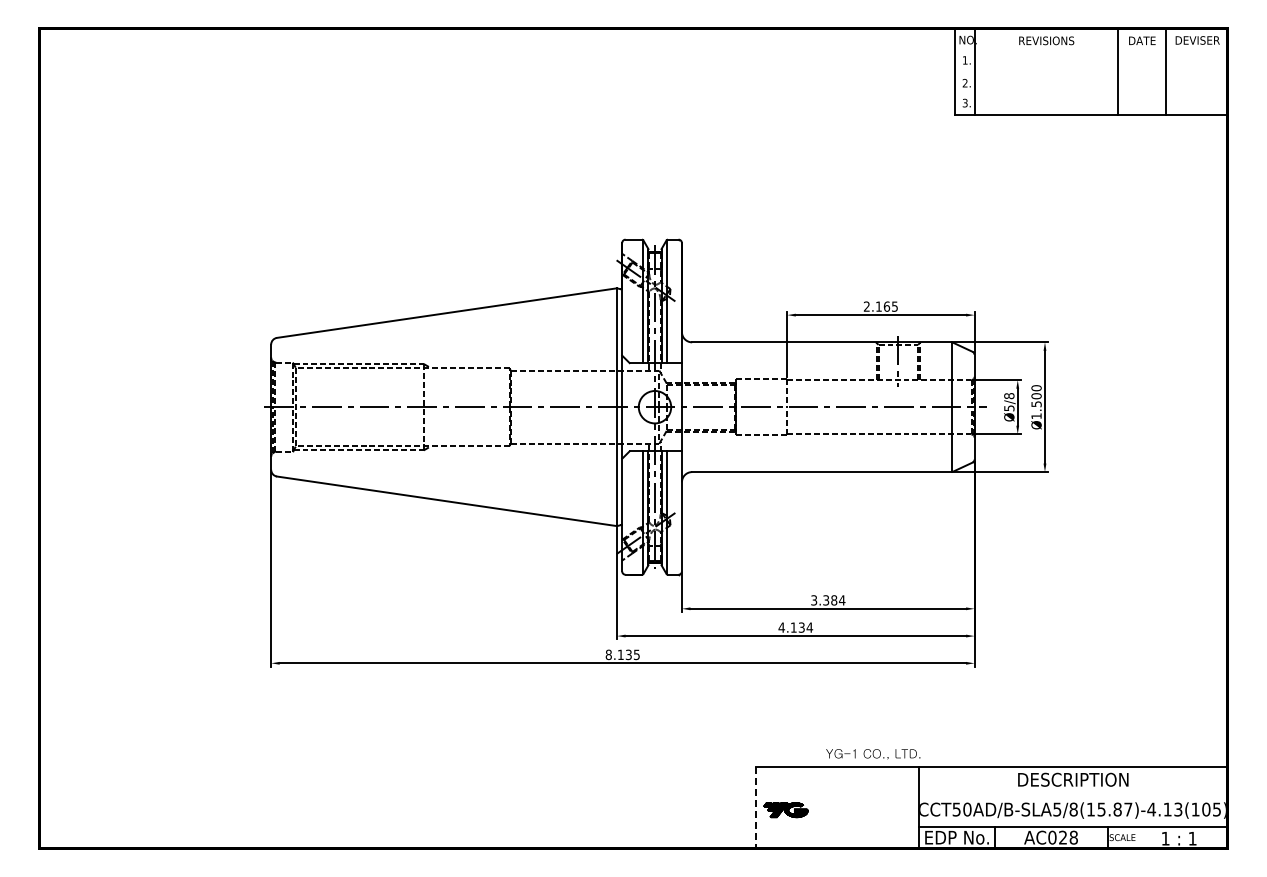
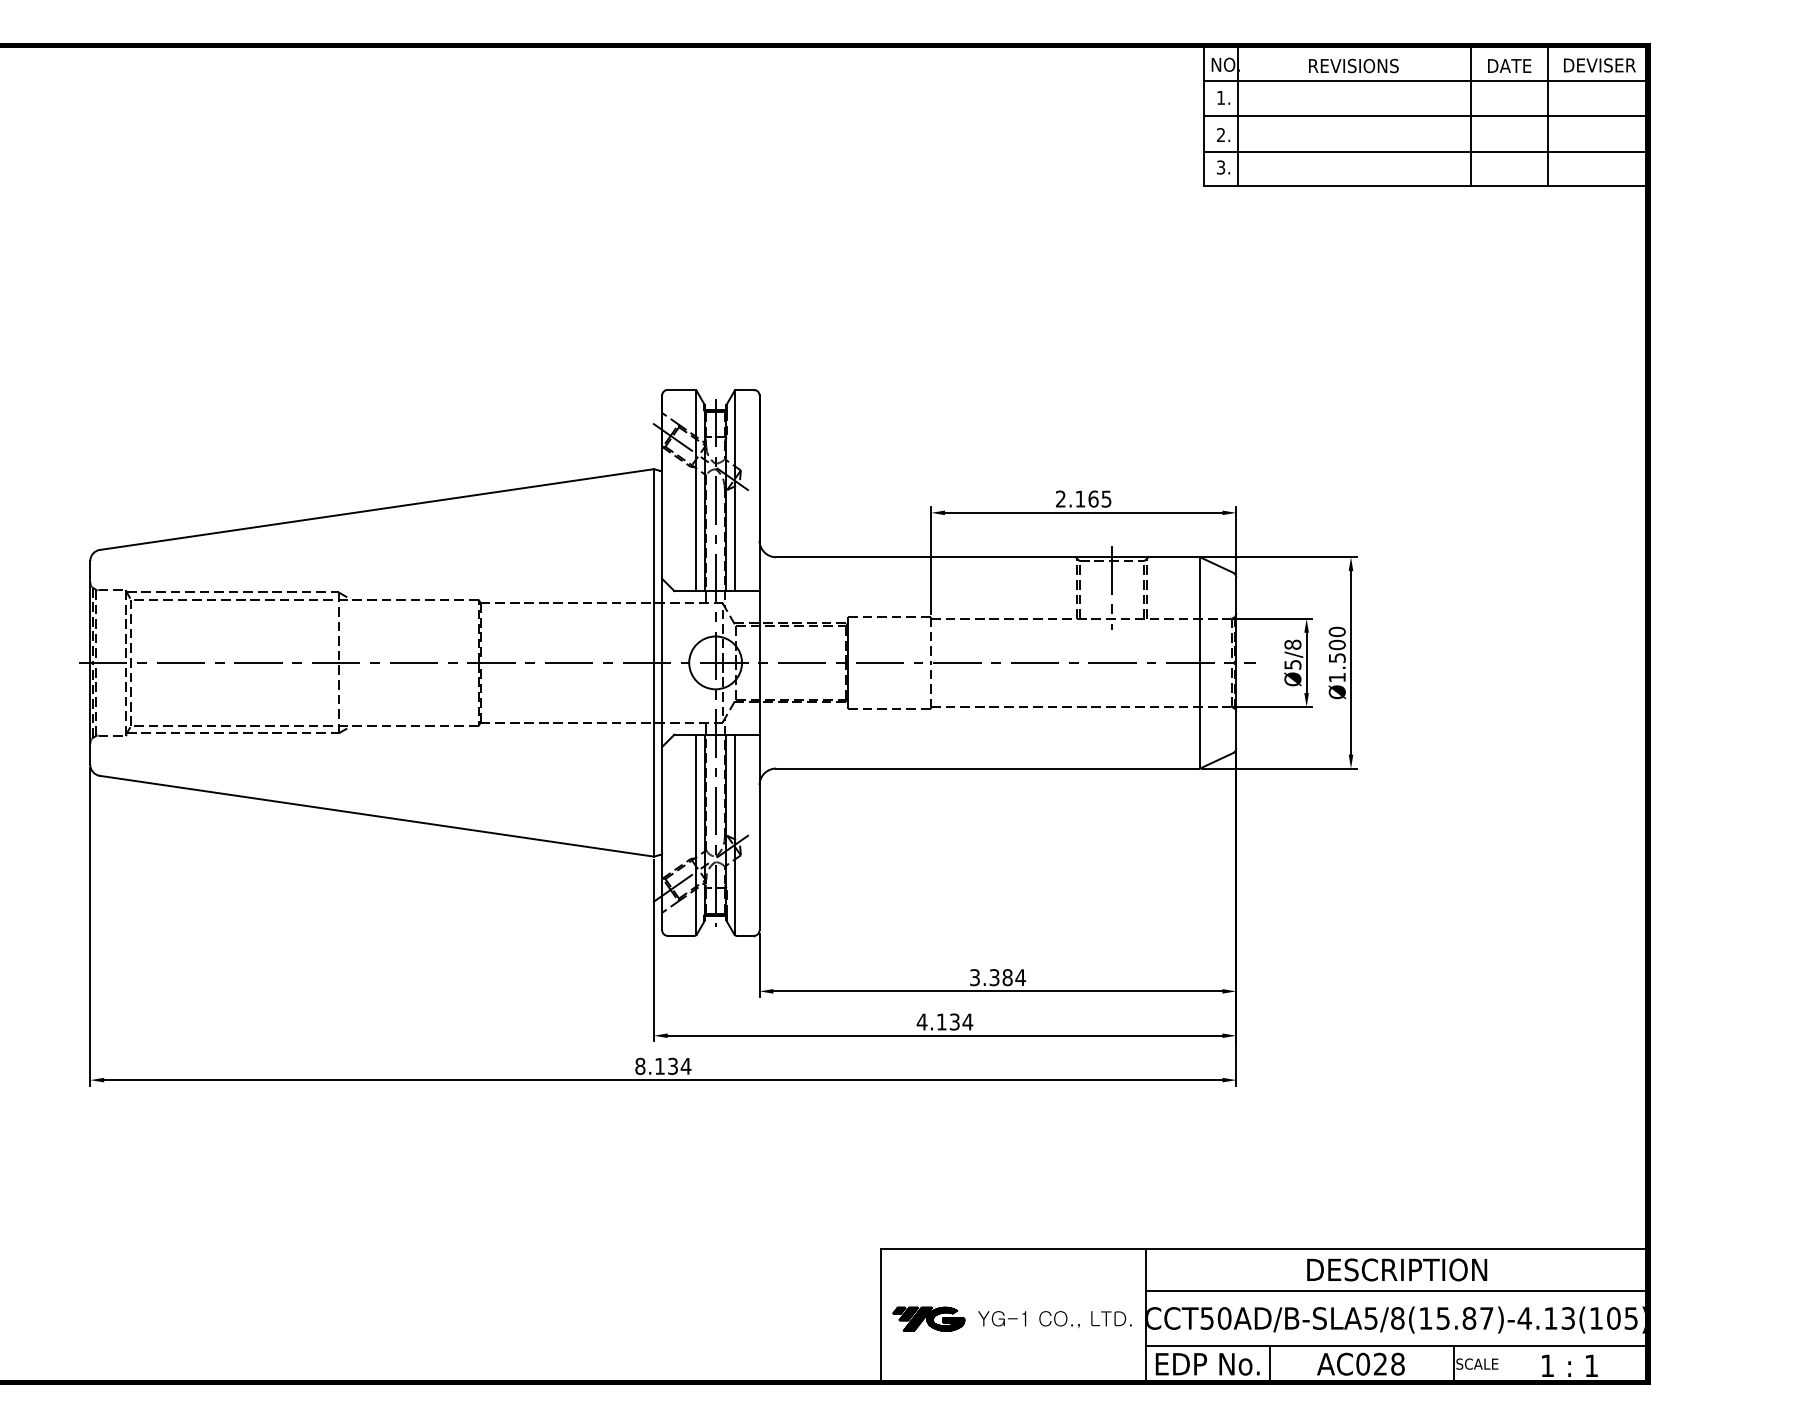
line: (1090, 50) -> (1425, 81), added
line: (1090, 71) -> (1425, 115), added
line: (1090, 93) -> (1425, 151), added
text: (636, 654) -> (685, 1065), 8.135 -> 8.134
text: (873, 754) -> (1055, 1319), moved
line: (1073, 792) -> (1397, 1290), added
line: (756, 807) -> (881, 1315), dashed -> solid

